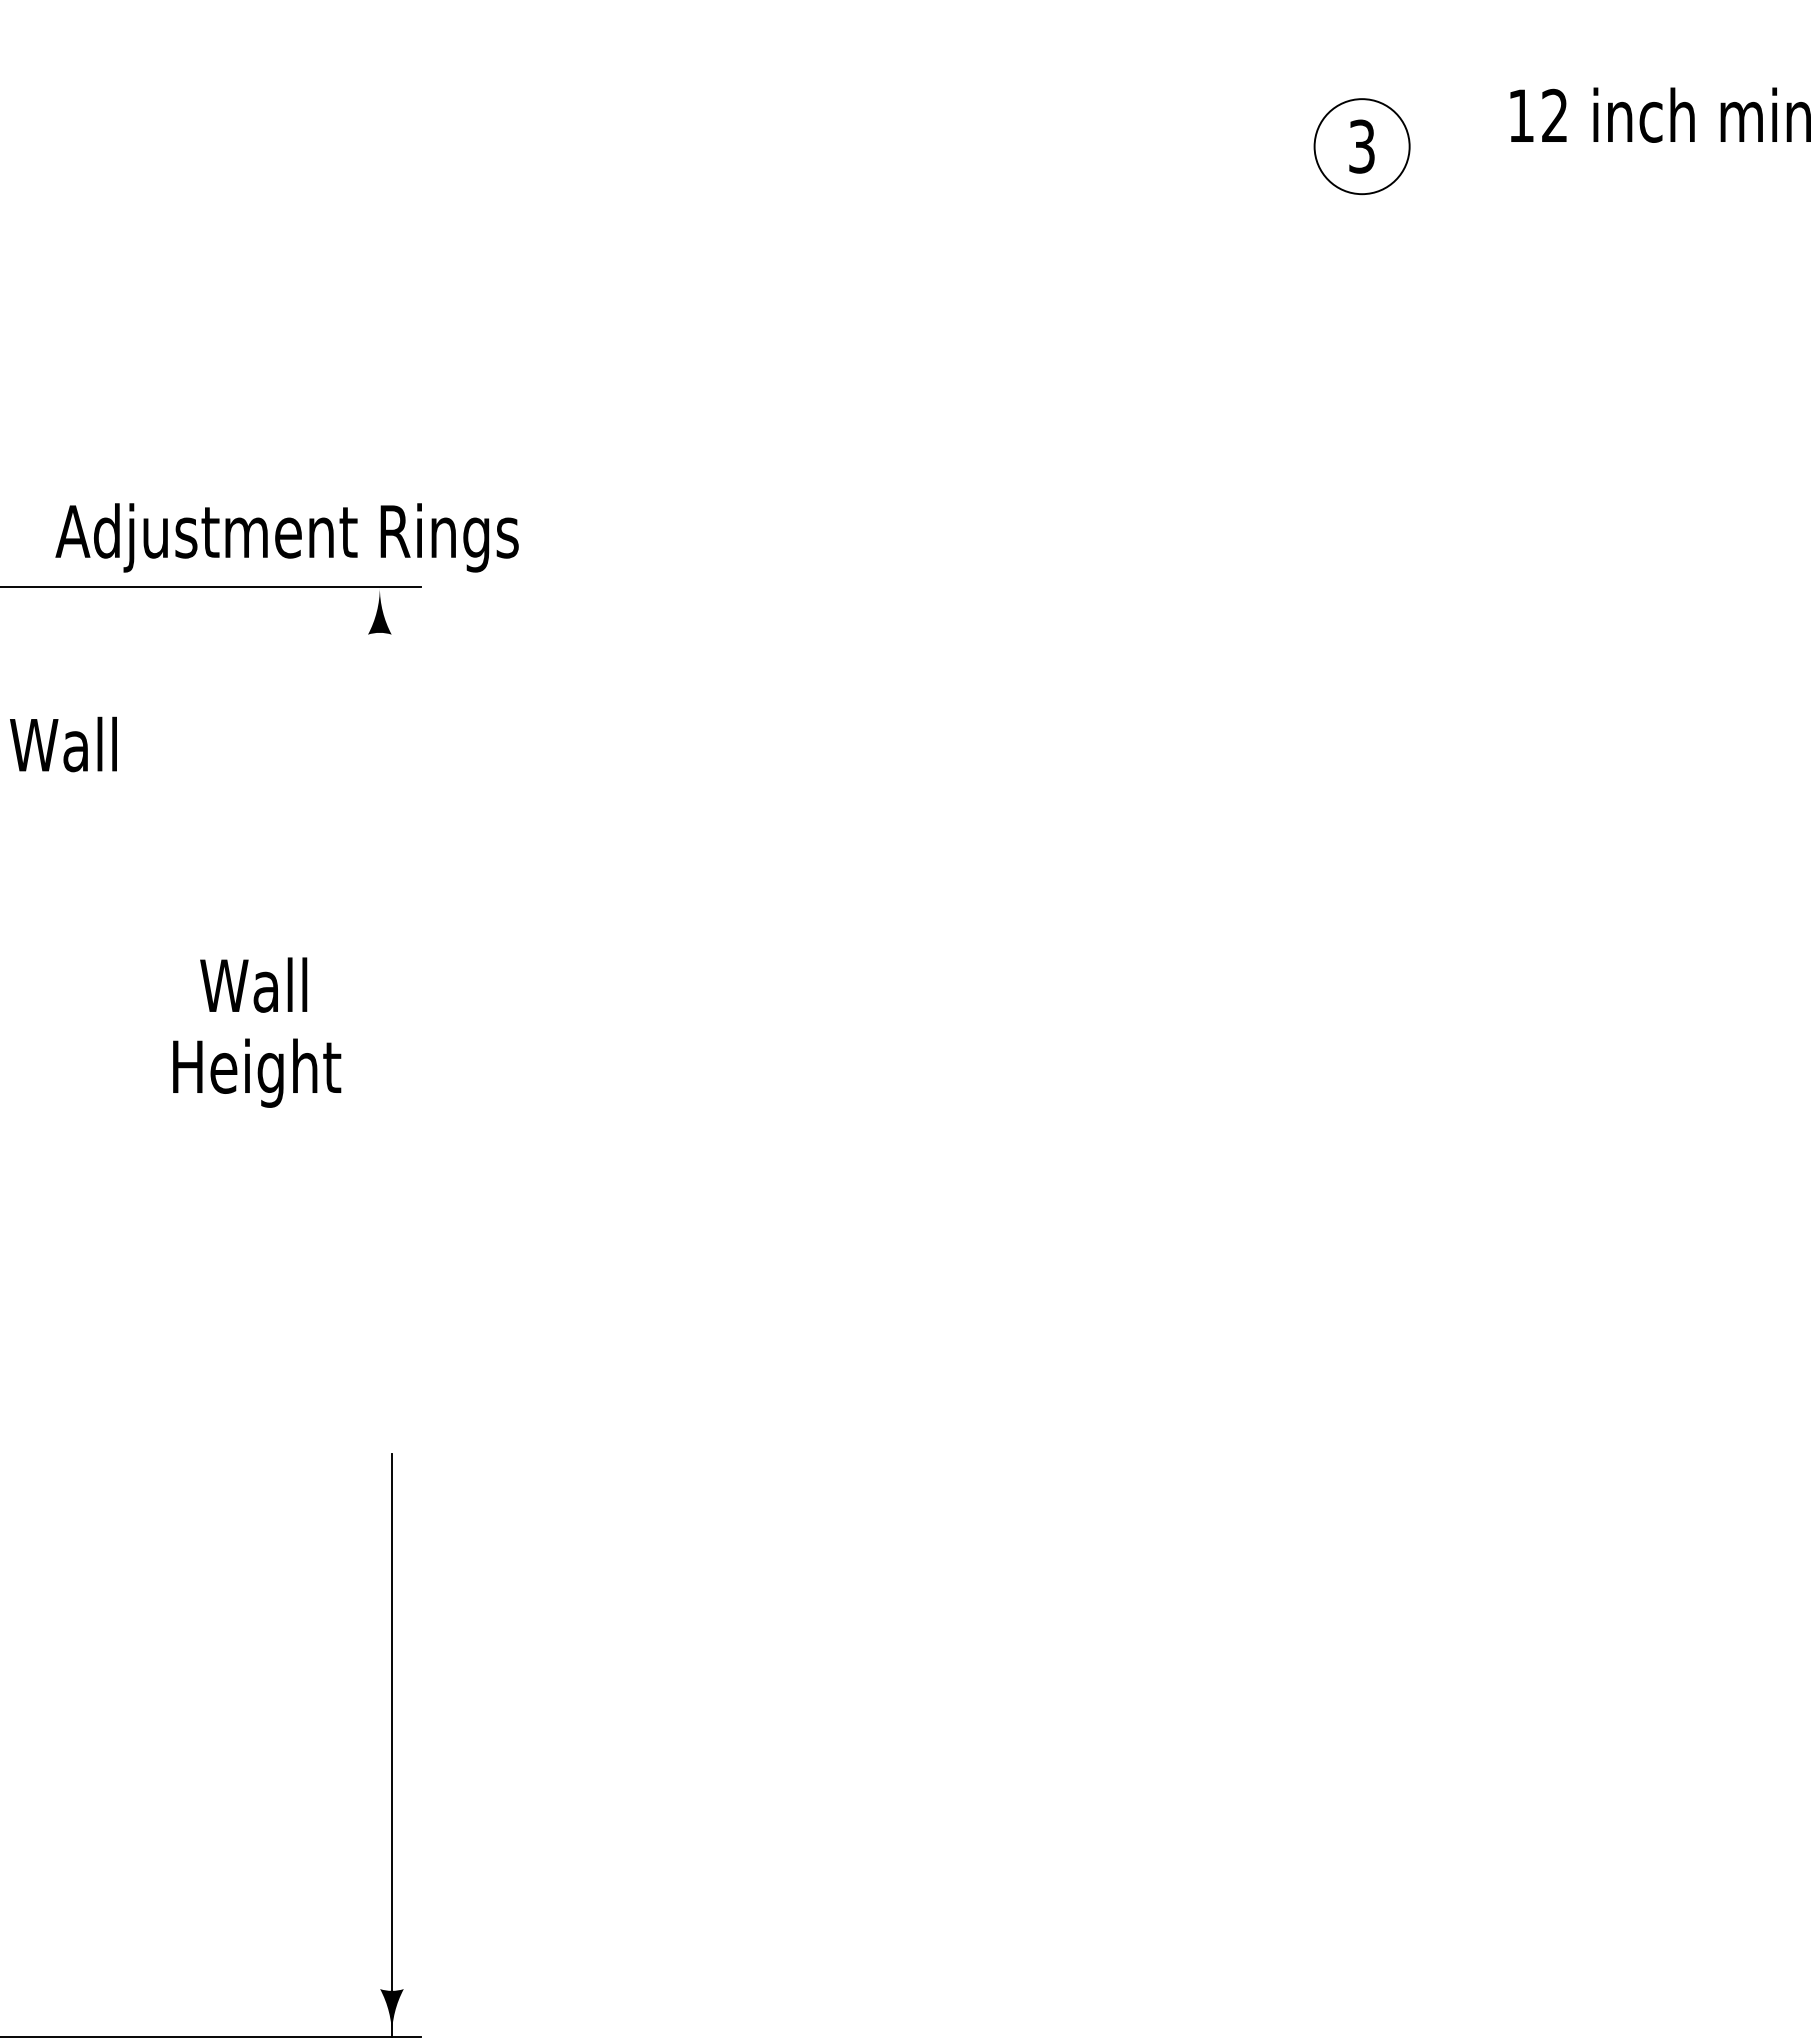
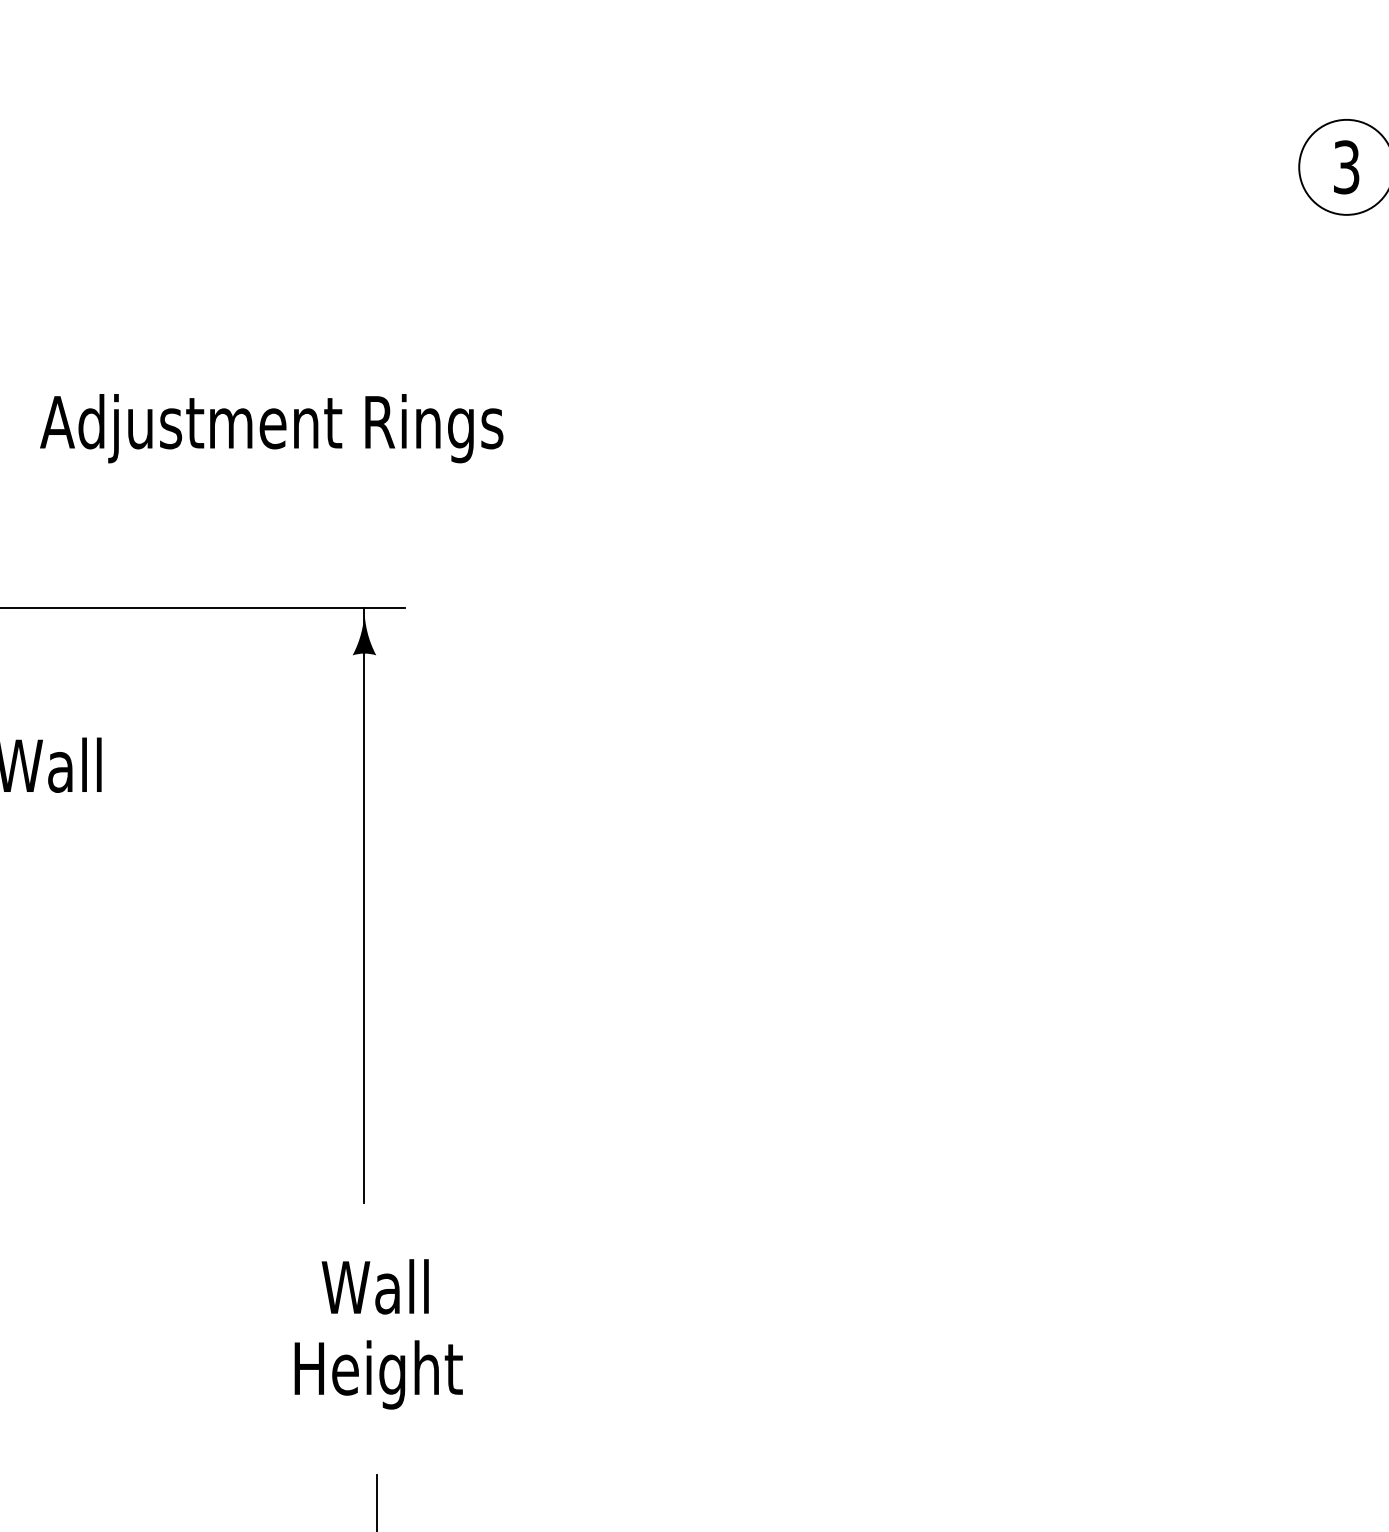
text: (286, 537) -> (271, 428), moved
line: (379, 884) -> (364, 905), added
text: (257, 1032) -> (379, 1334), moved

